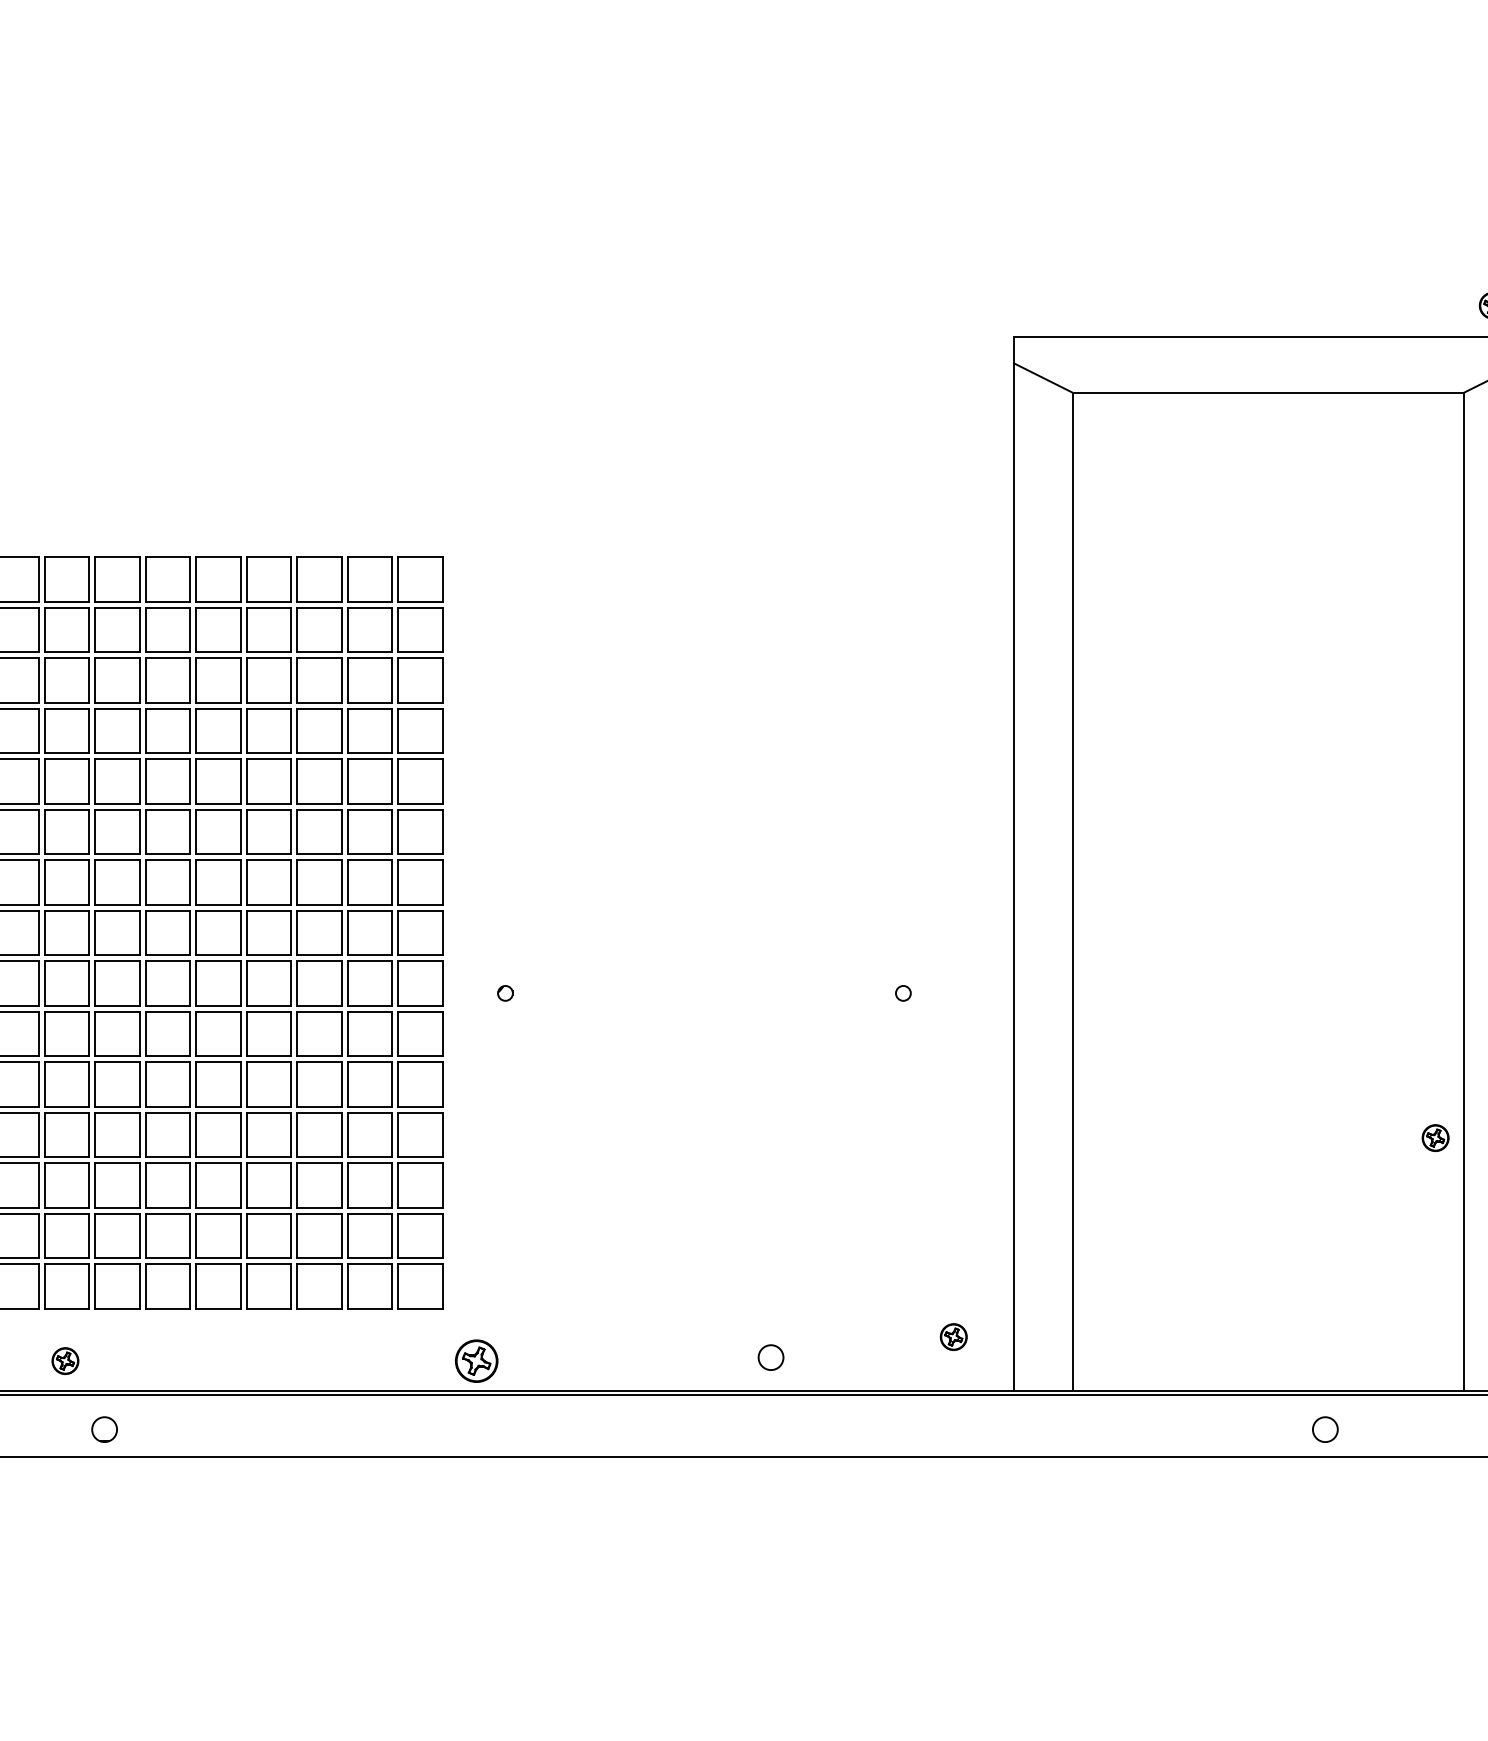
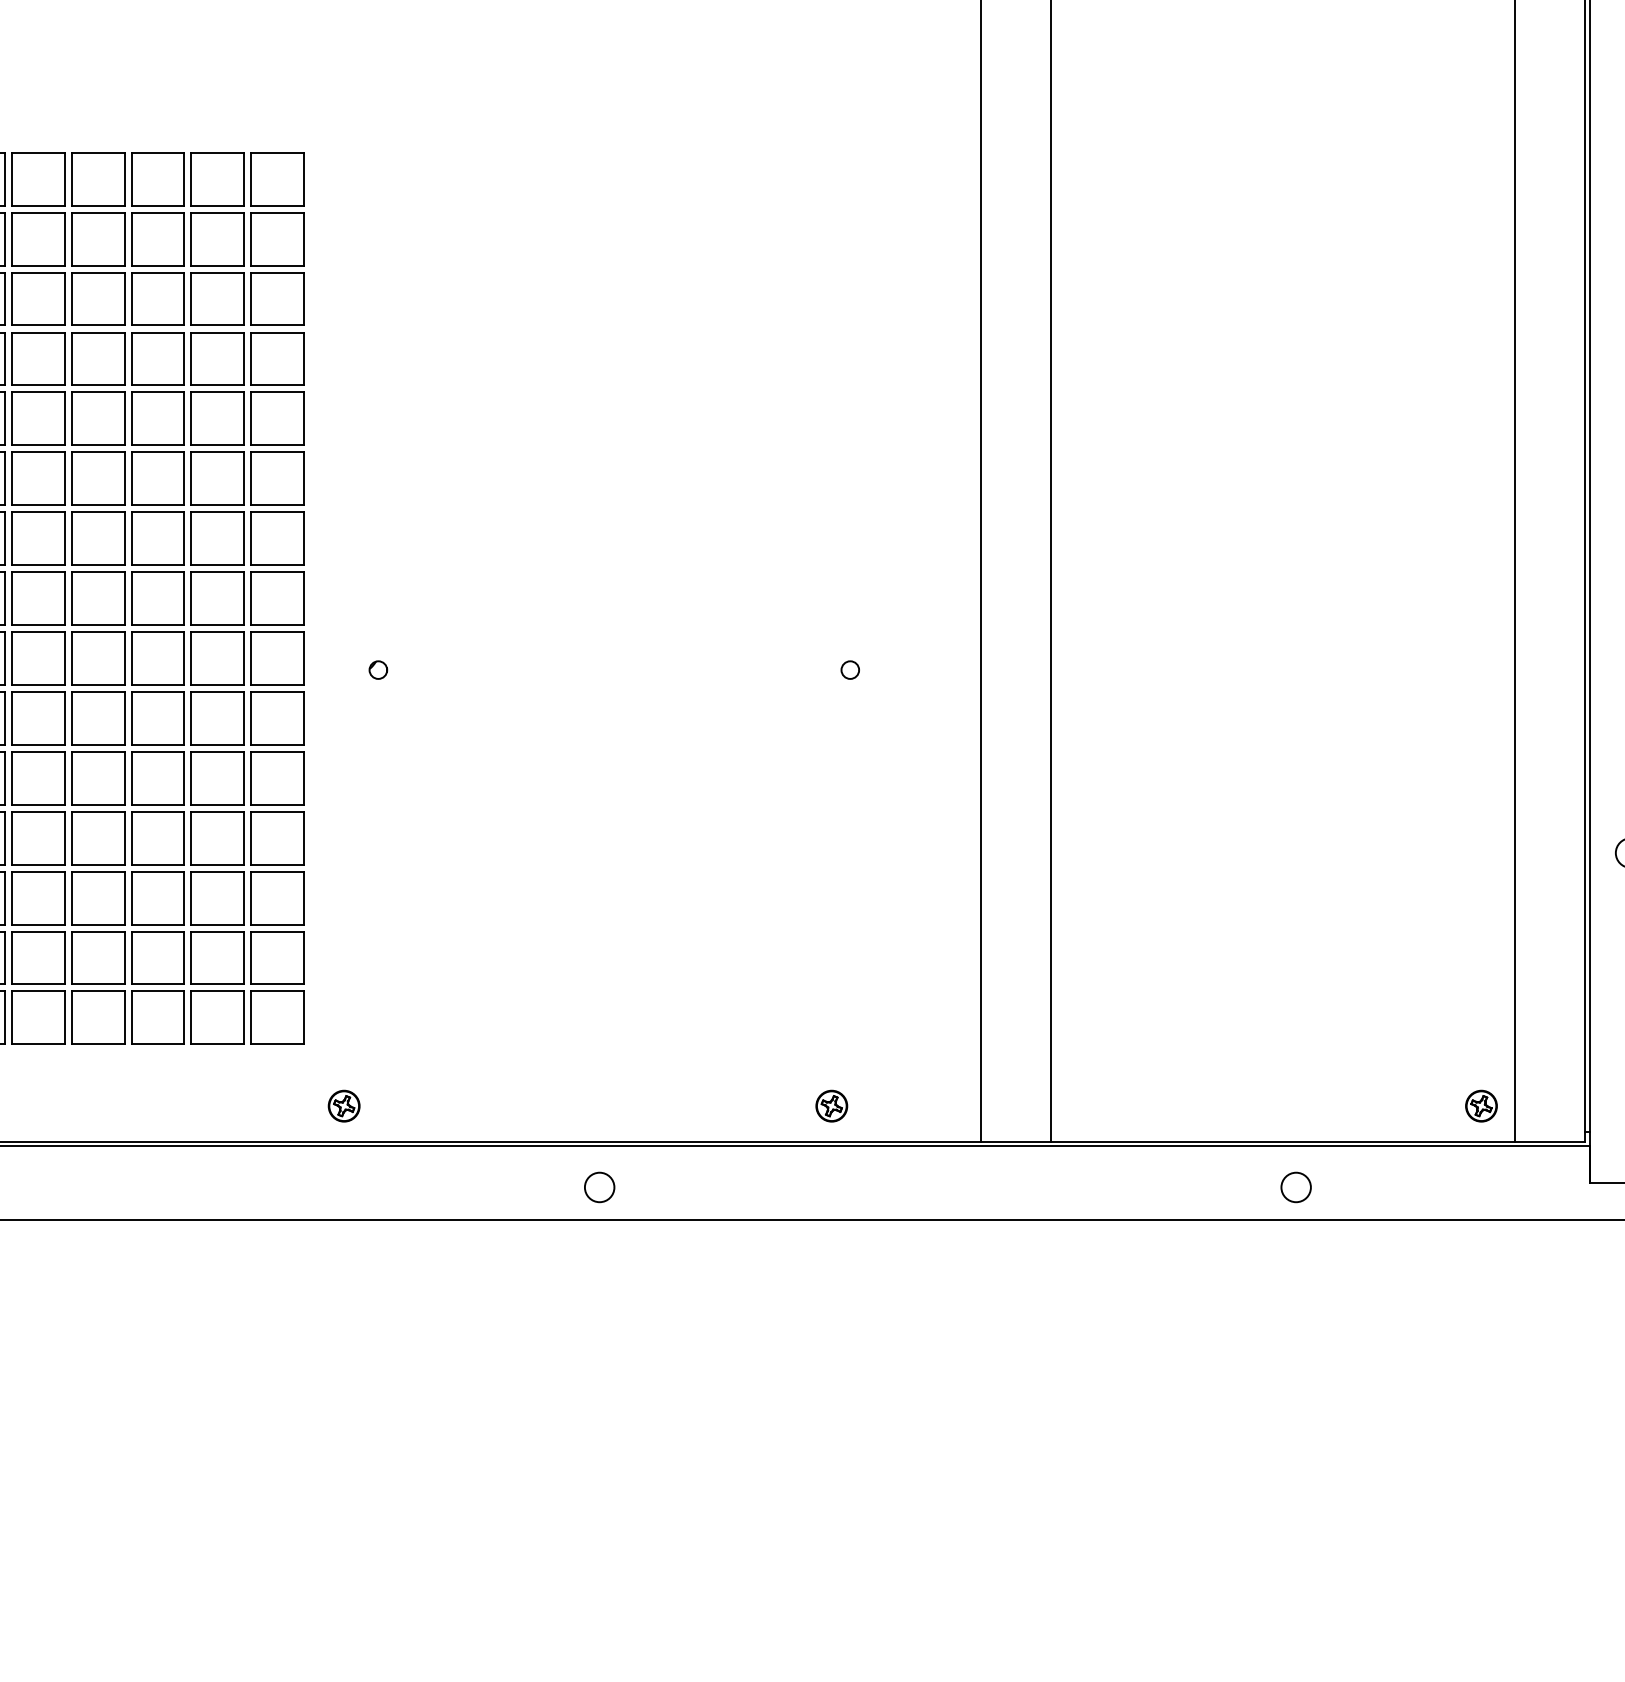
part: (1435, 1137) -> (1481, 1105), moved
part: (953, 1336) -> (831, 1105), moved
circle: (770, 1357) -> (599, 1187), moved
part: (476, 1360) -> (344, 1105), size x0.62
circle: (1325, 1429) -> (1296, 1187), moved

